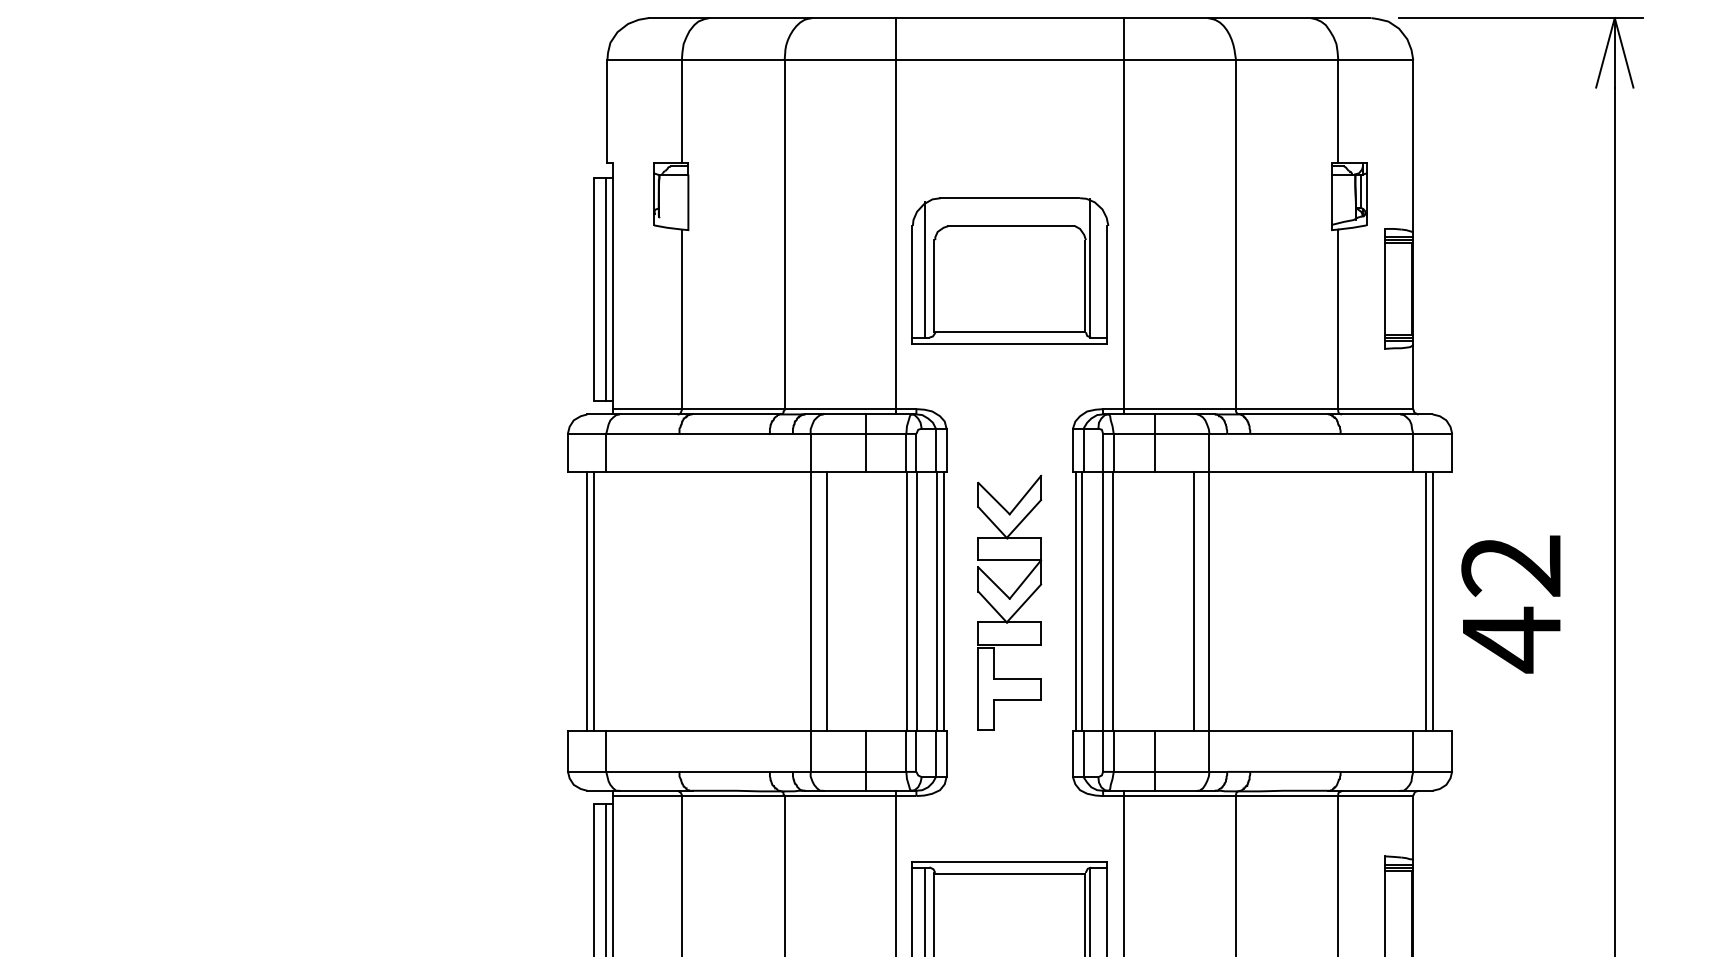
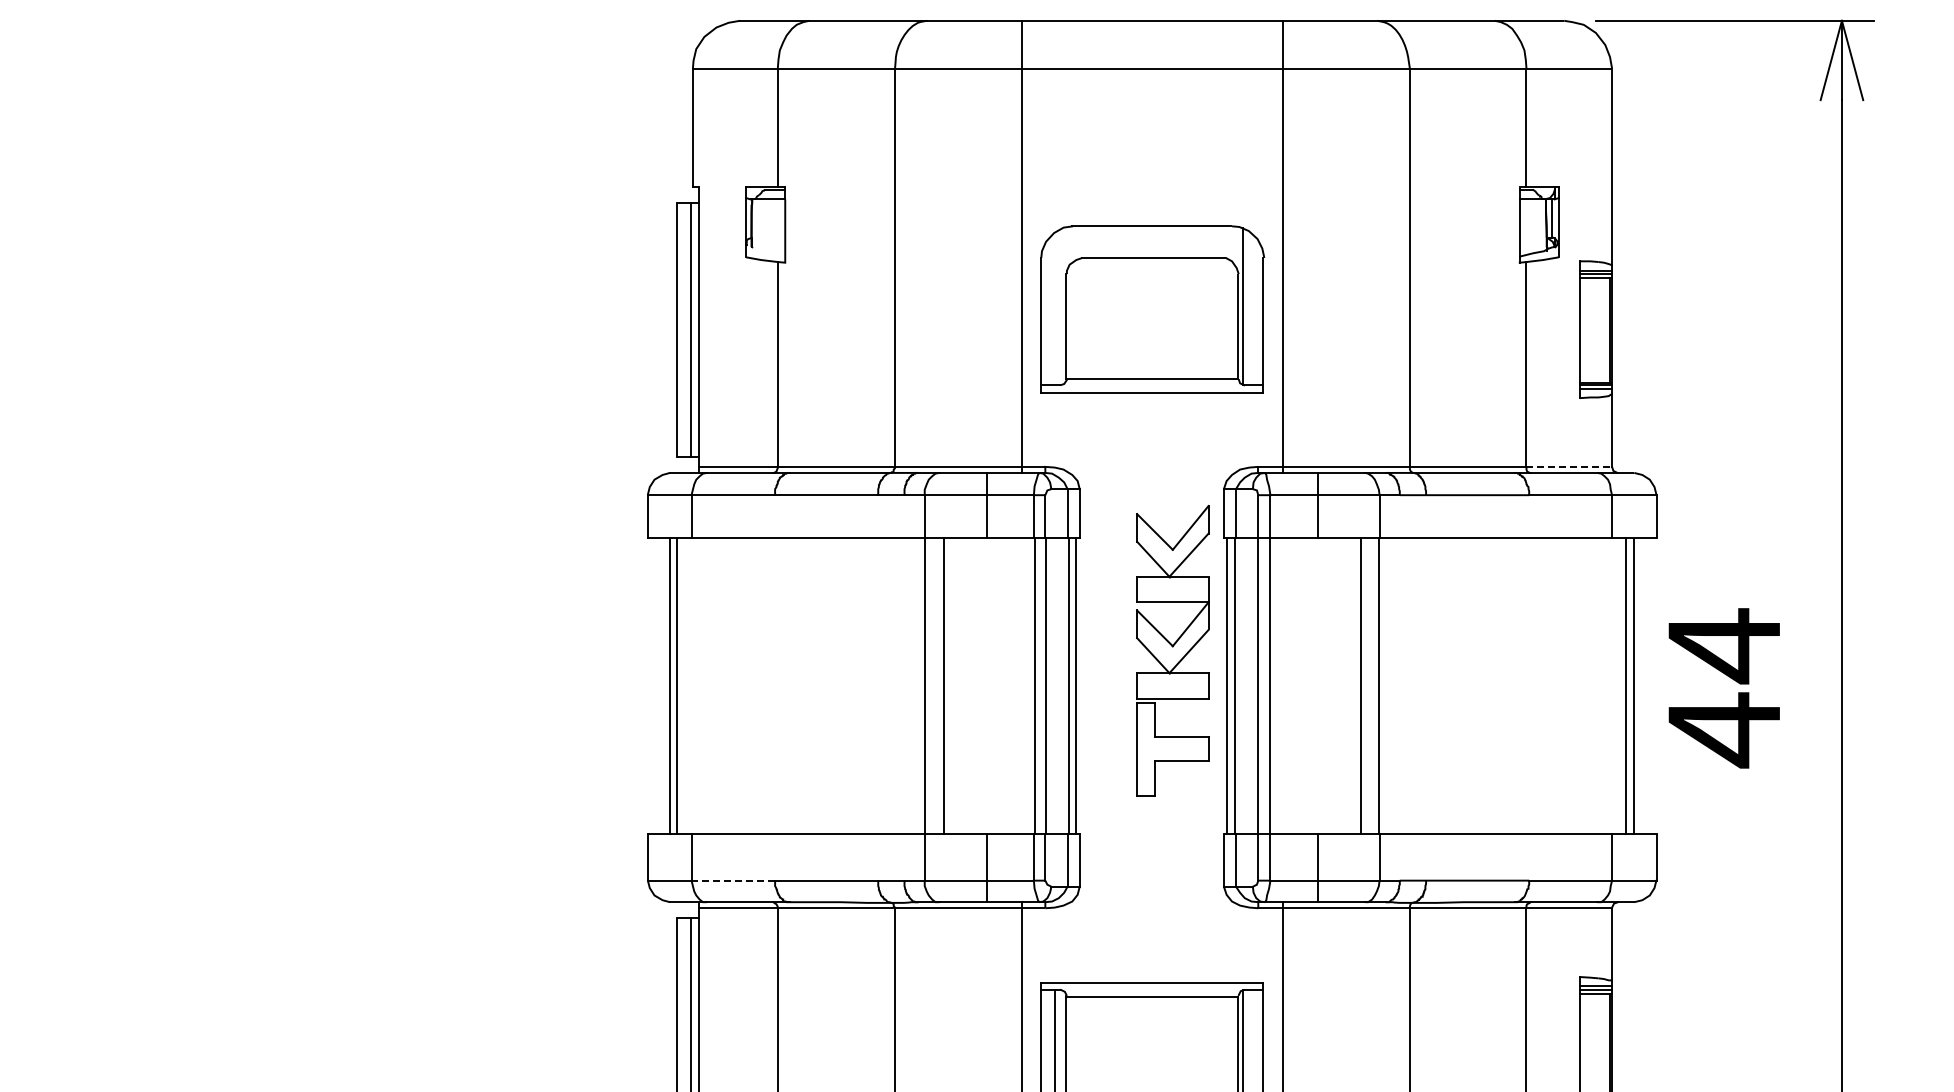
line: (925, 270) -> (1055, 308), removed
line: (1375, 408) -> (1569, 466), solid -> dashed
text: (1510, 566) -> (1722, 646), 42 -> 44
part: (1009, 602) -> (1172, 650), moved
line: (643, 771) -> (733, 880), solid -> dashed

